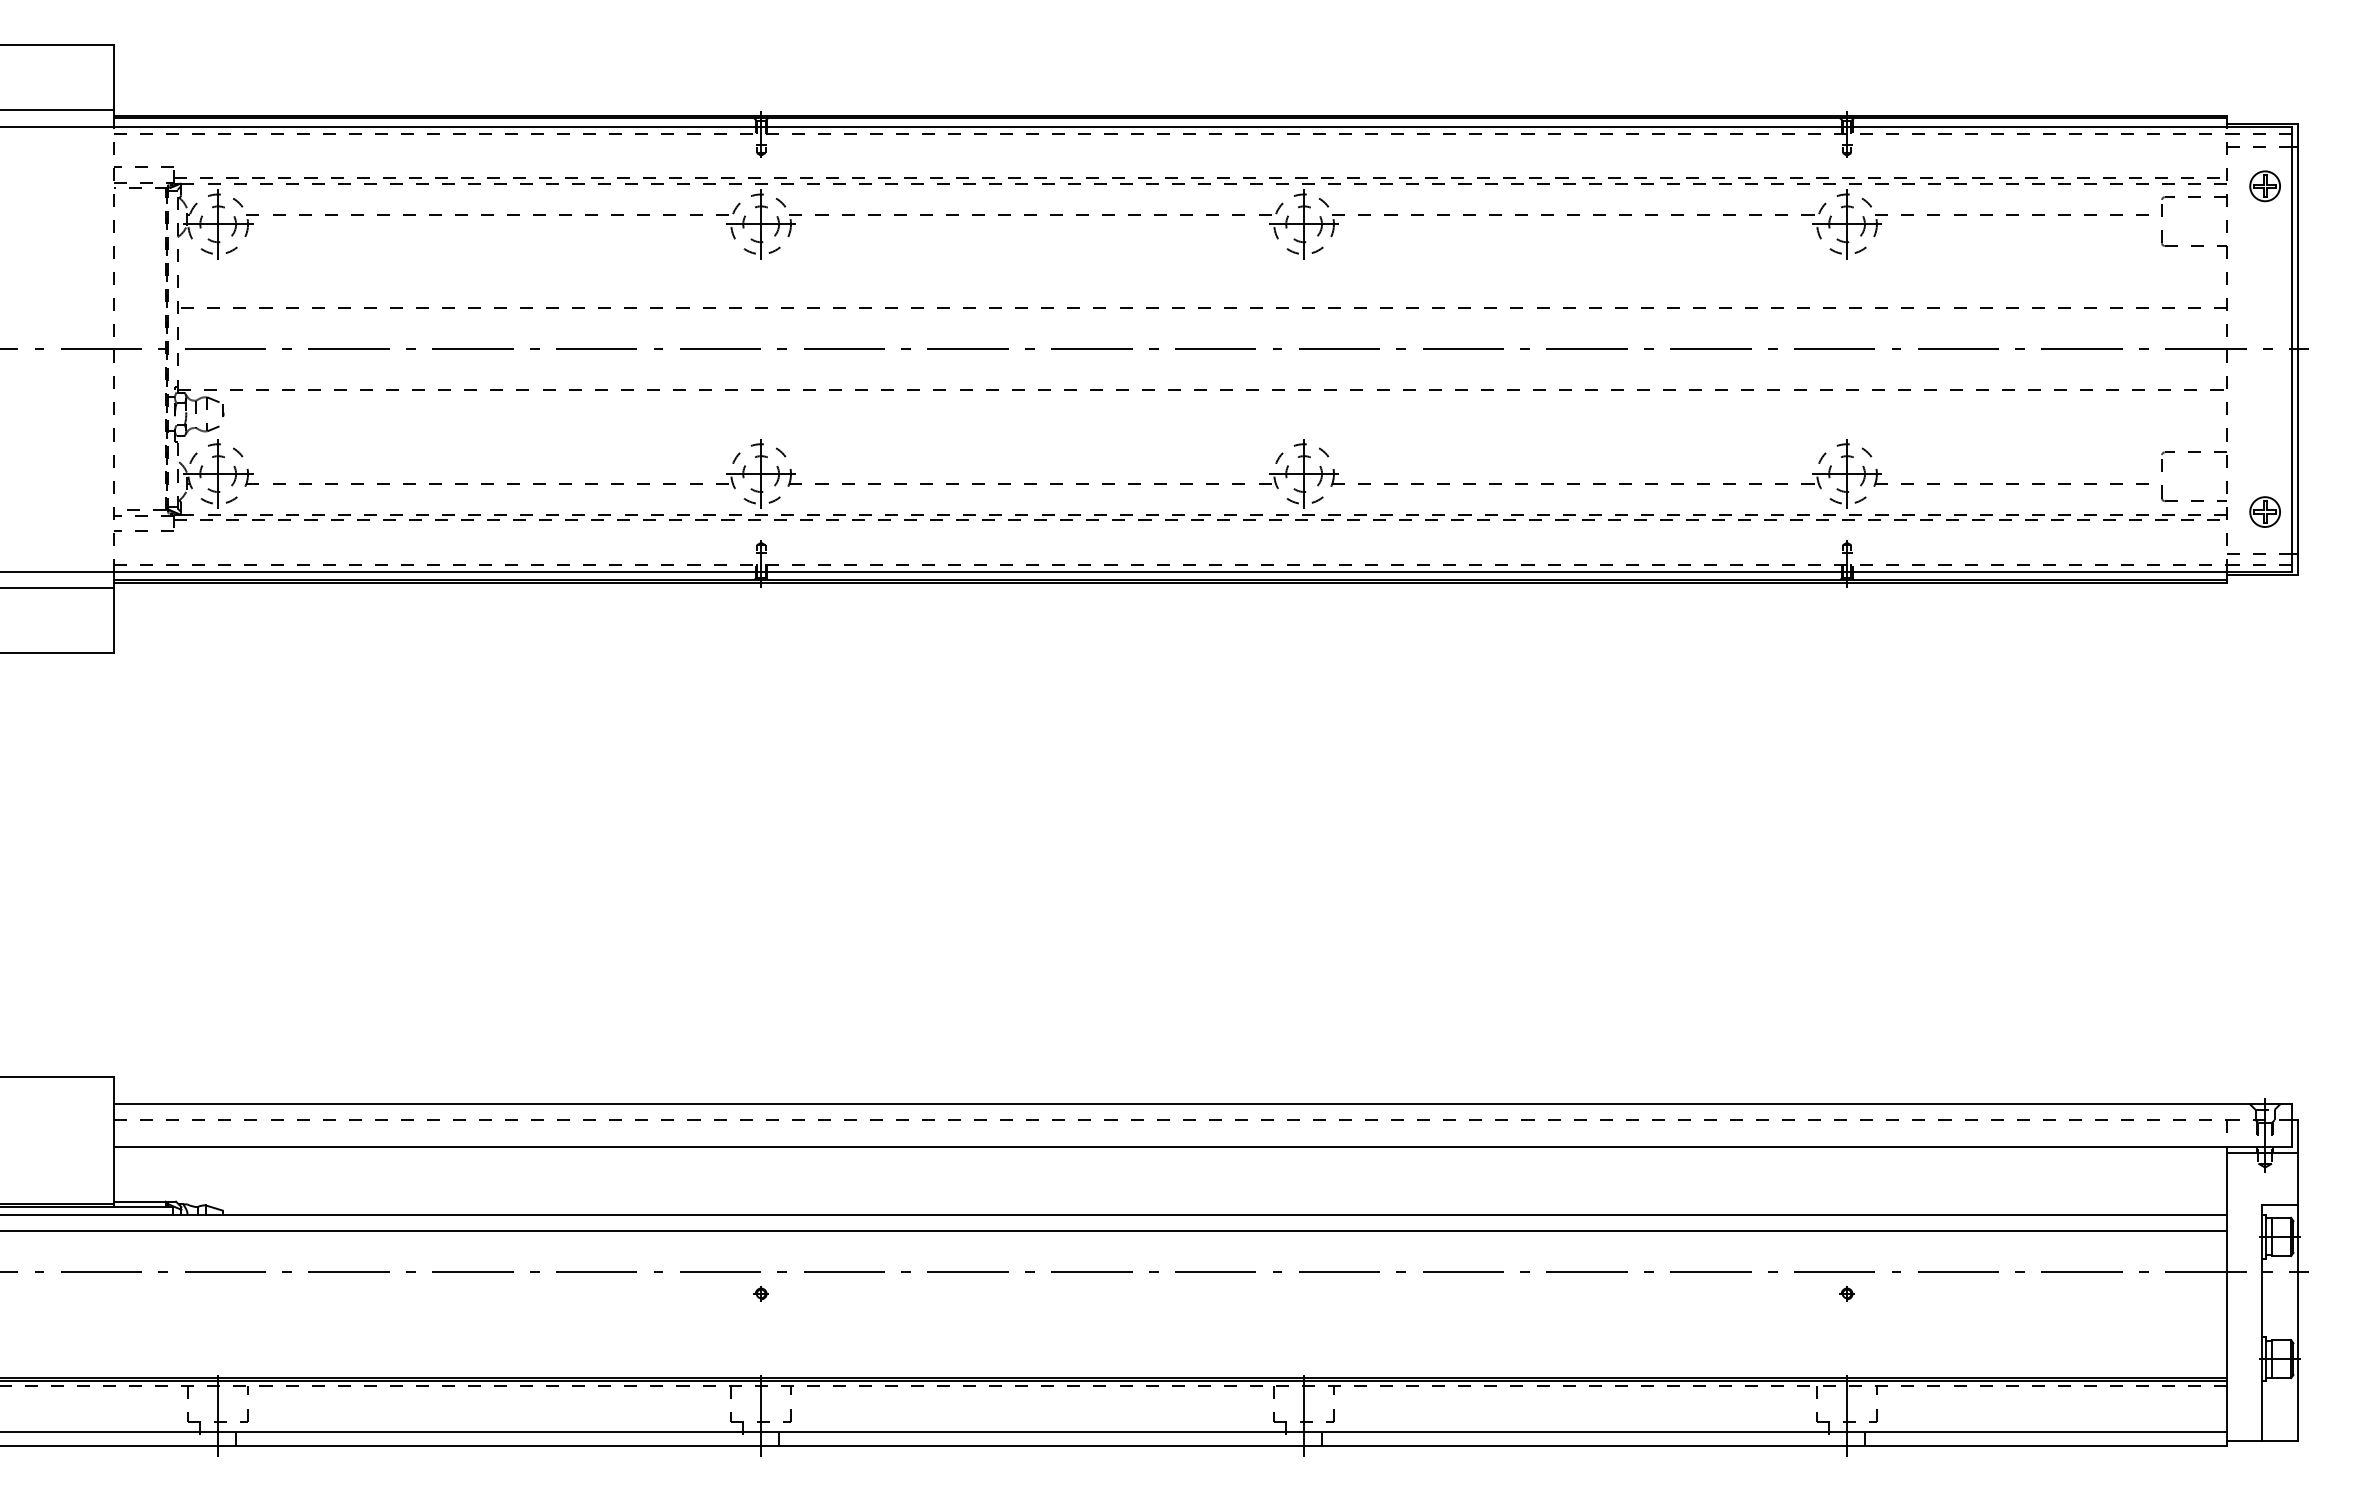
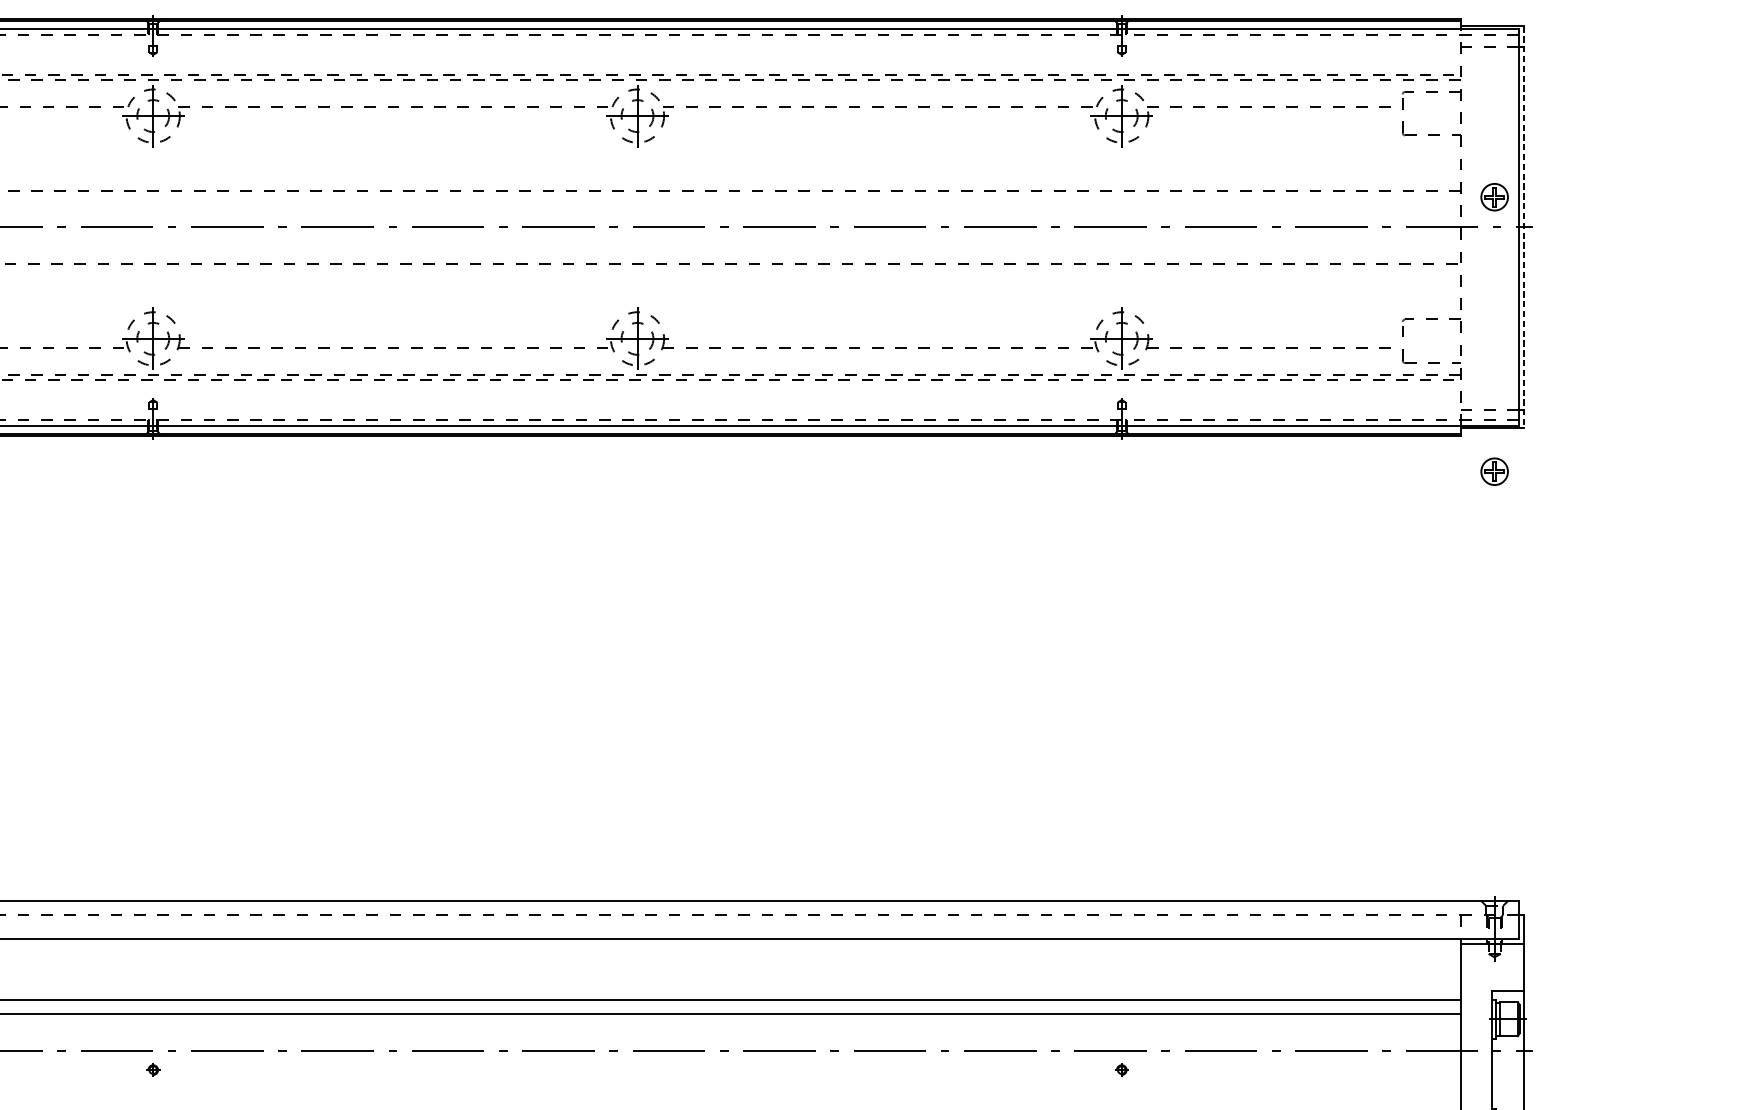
part: (2264, 186) -> (1494, 197), moved
line: (2297, 349) -> (1523, 227), solid -> dashed
part: (2264, 511) -> (1494, 471), moved

